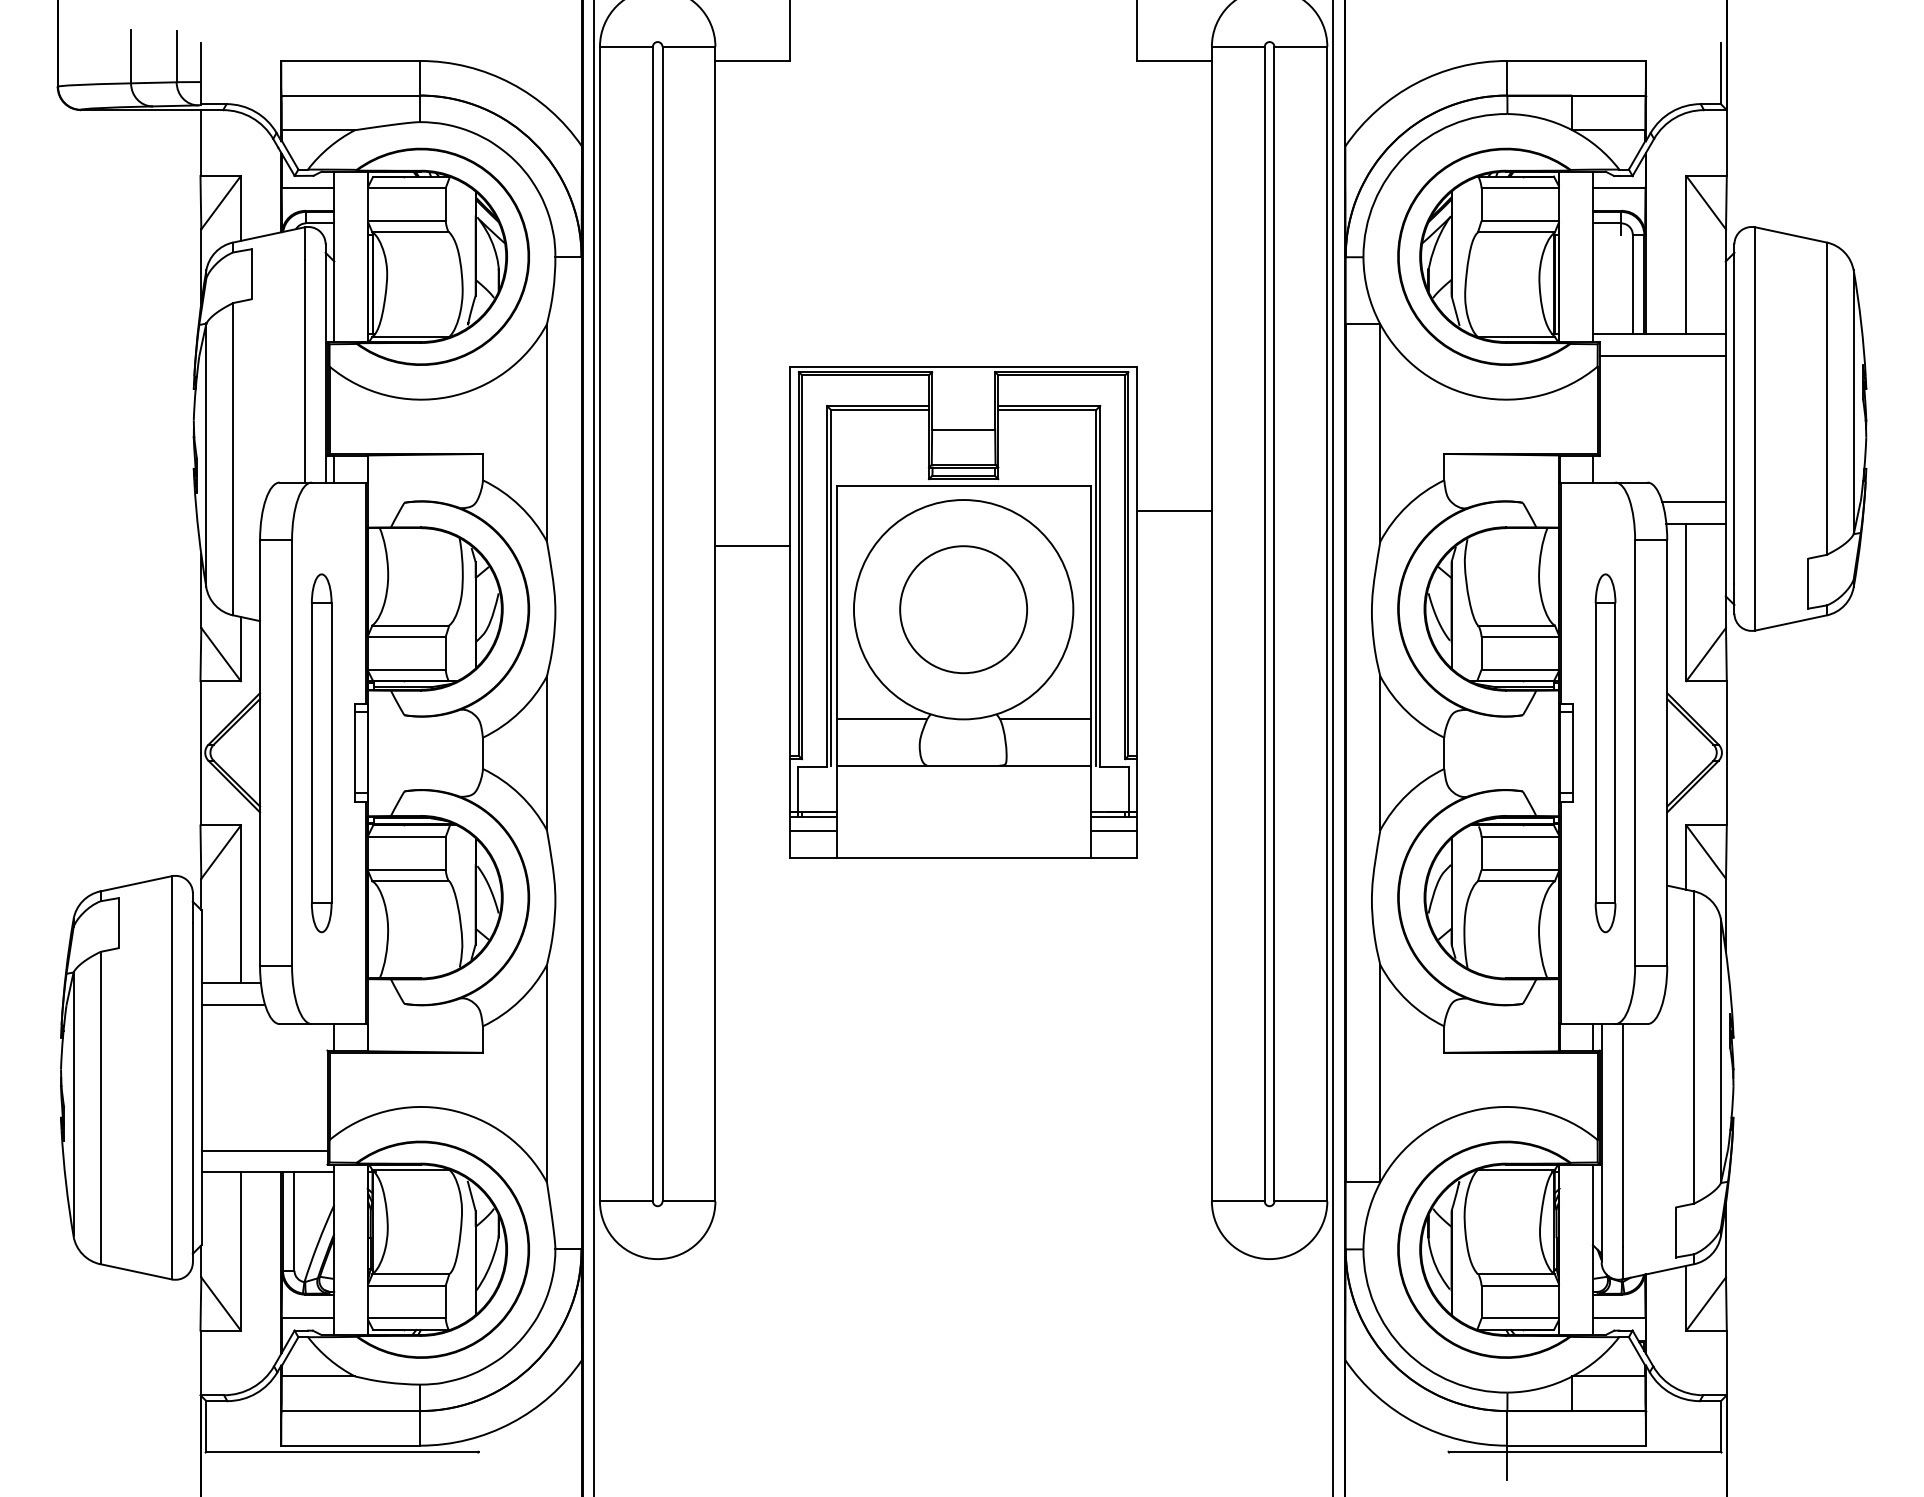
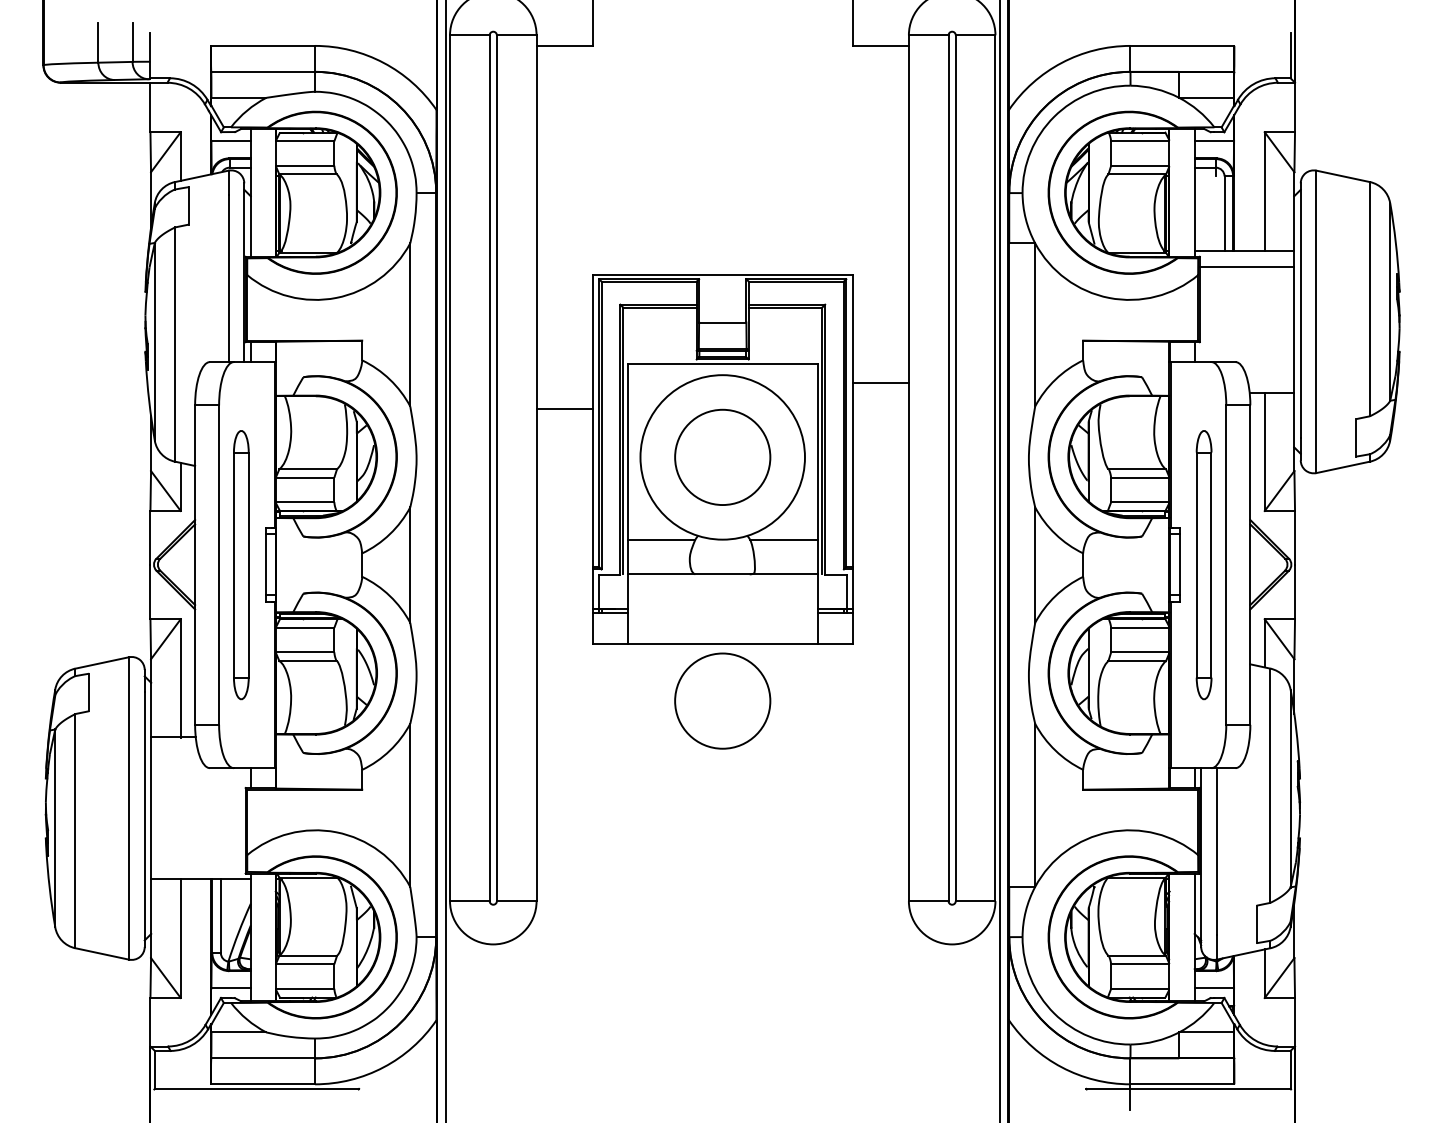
line: (1693, 502) -> (1270, 377), removed
line: (813, 831) -> (610, 623), removed
line: (1113, 831) -> (835, 623), removed
circle: (963, 934) -> (722, 700), added
line: (233, 1004) -> (175, 753), removed
line: (264, 1150) -> (198, 862), removed

